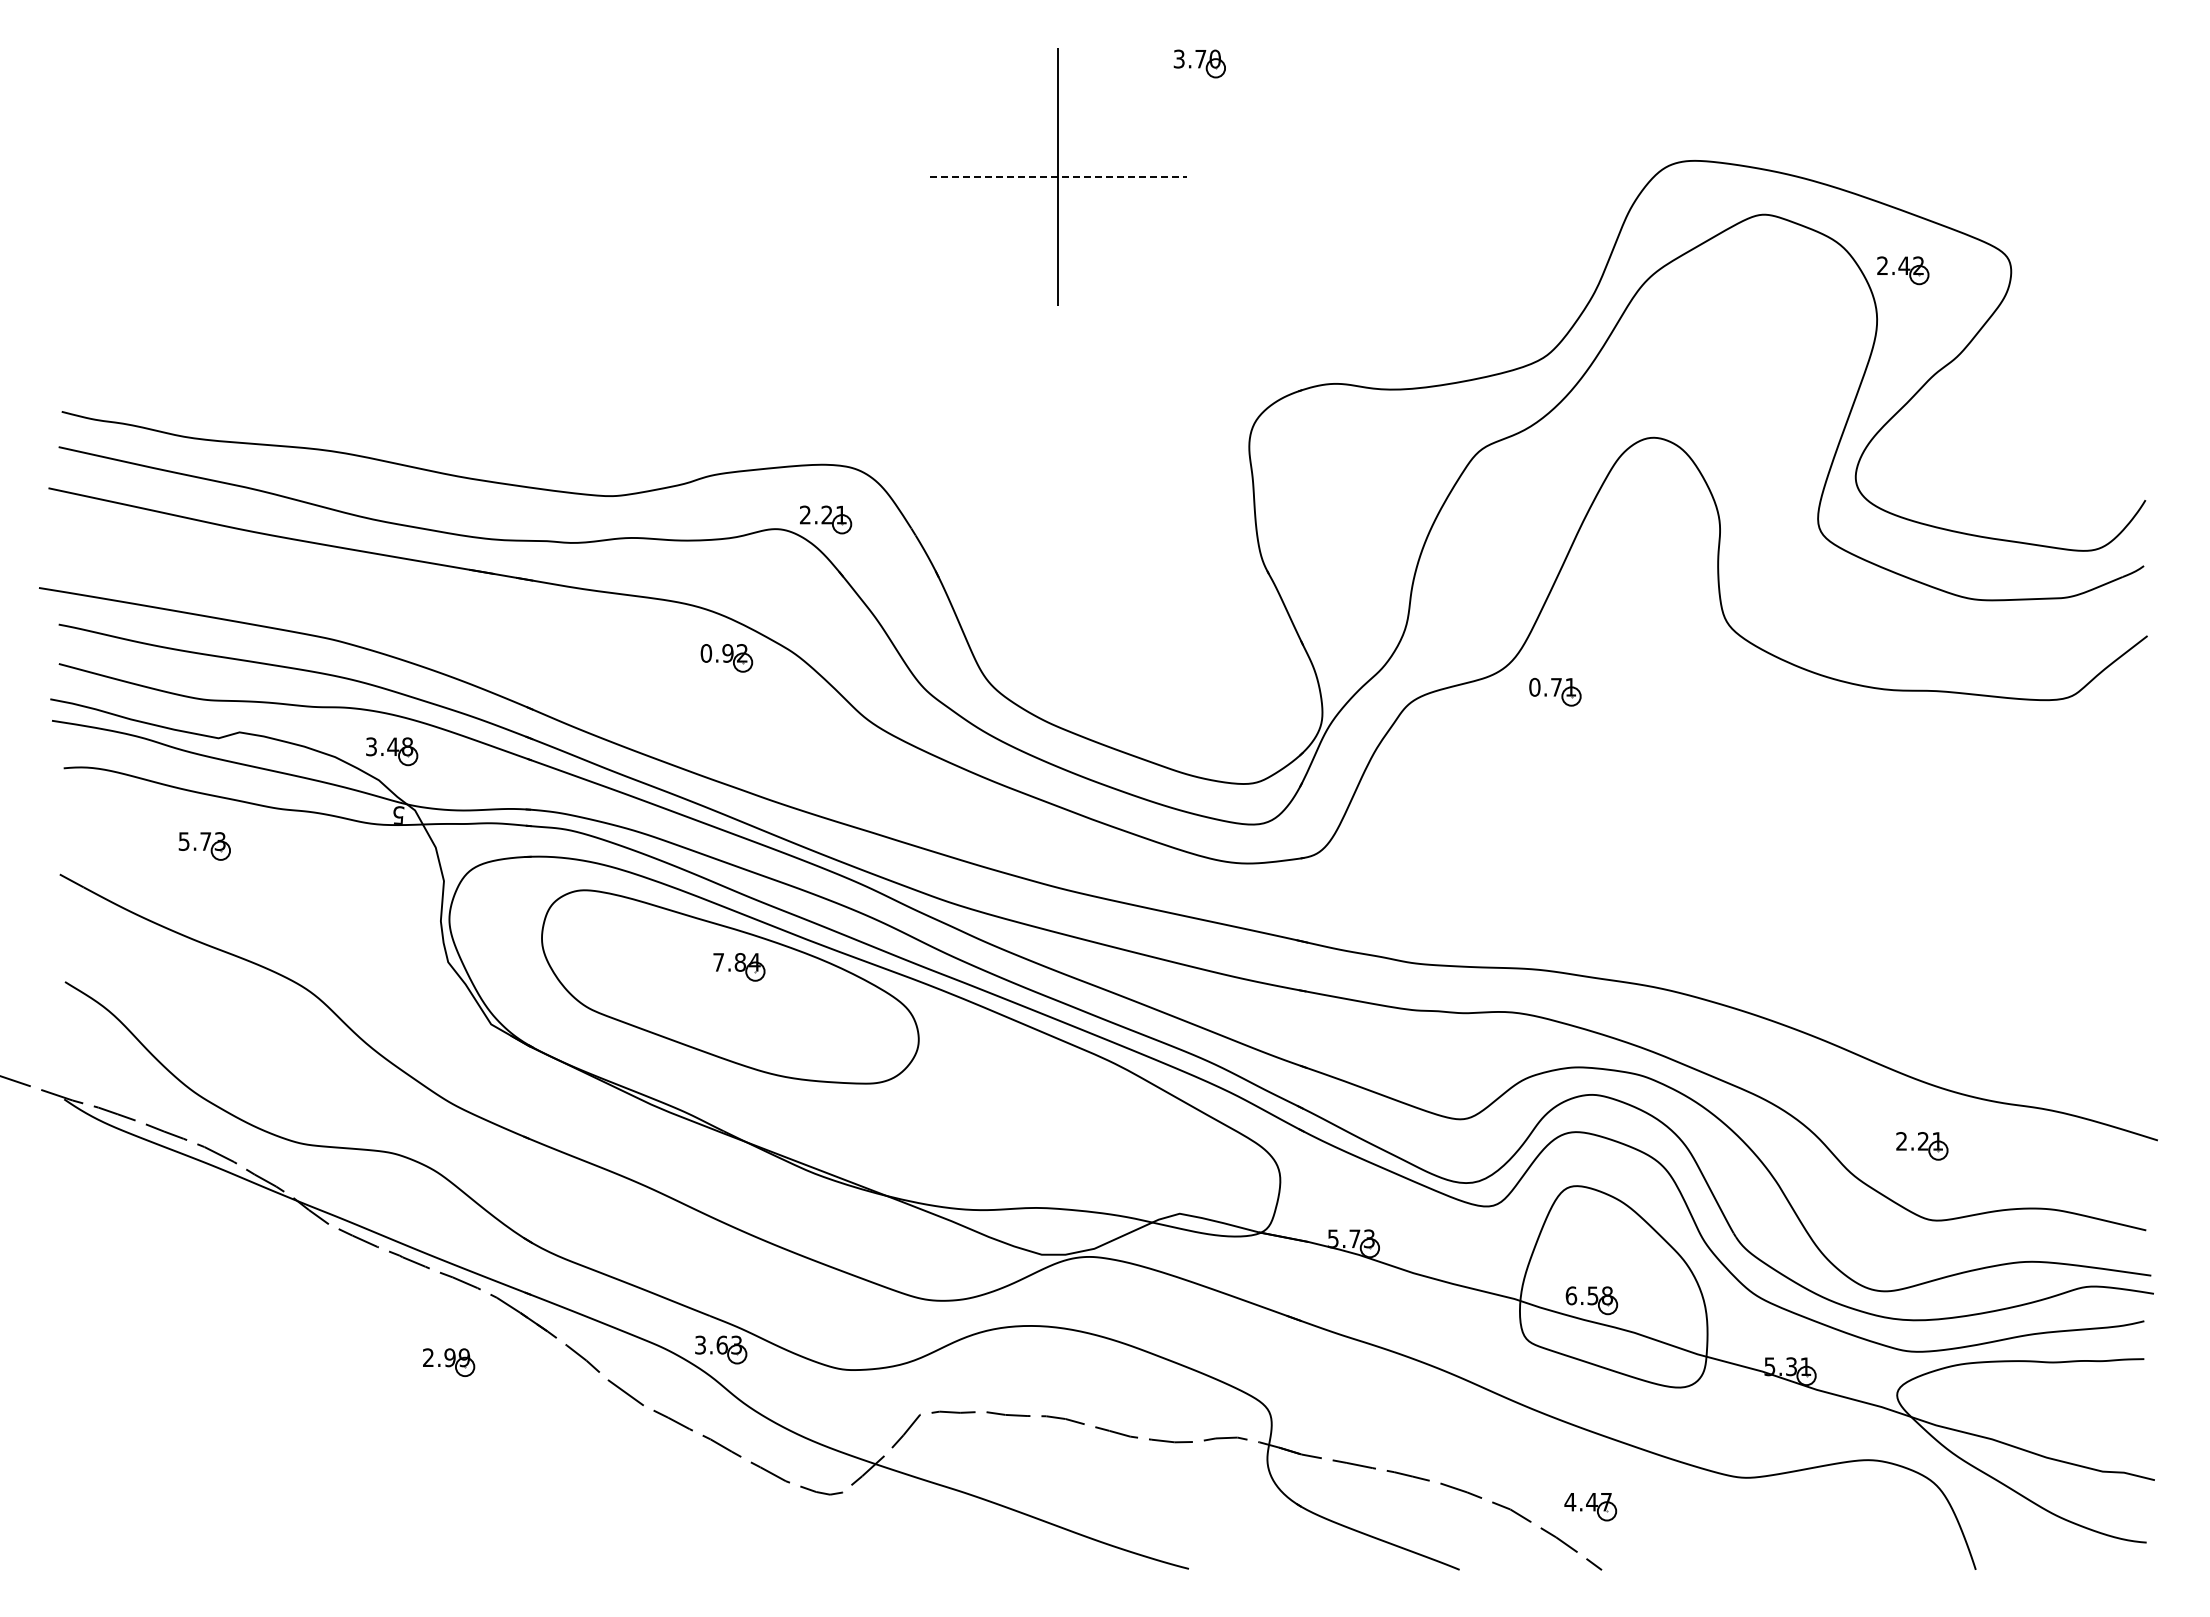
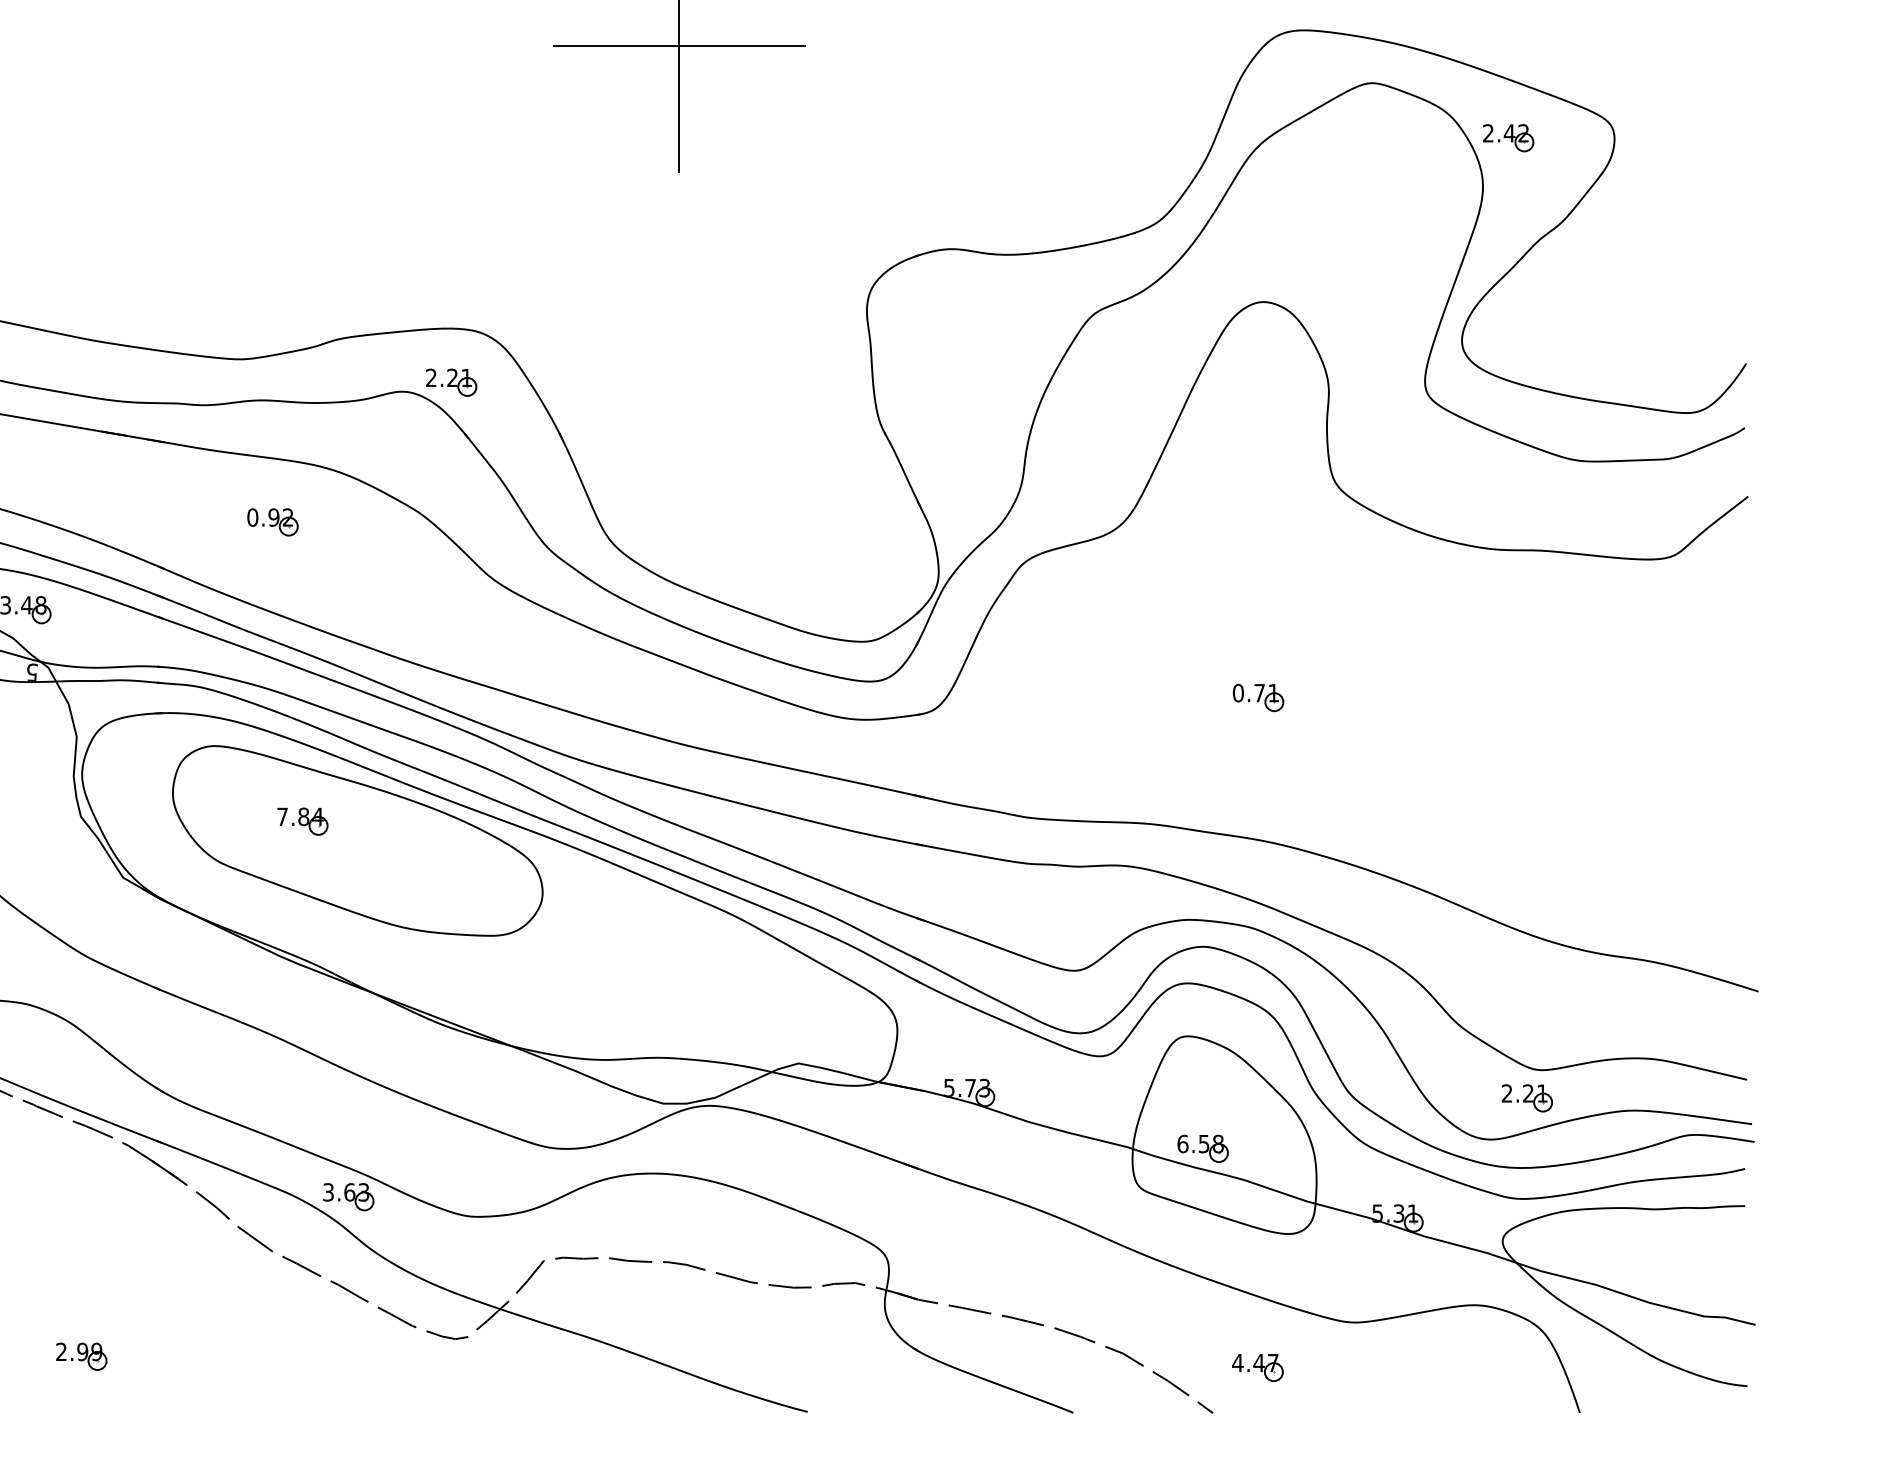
line: (1058, 177) -> (679, 46), dashed -> solid
part: (726, 658) -> (272, 522), moved
part: (1555, 692) -> (1258, 698), moved
part: (739, 967) -> (302, 821), moved
part: (1922, 1146) -> (1527, 1098), moved
part: (449, 1362) -> (82, 1356), moved
part: (1590, 1507) -> (1257, 1368), moved

